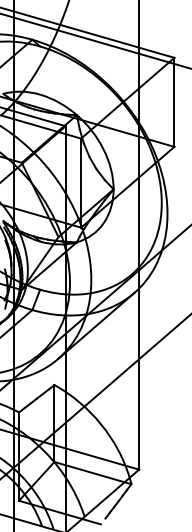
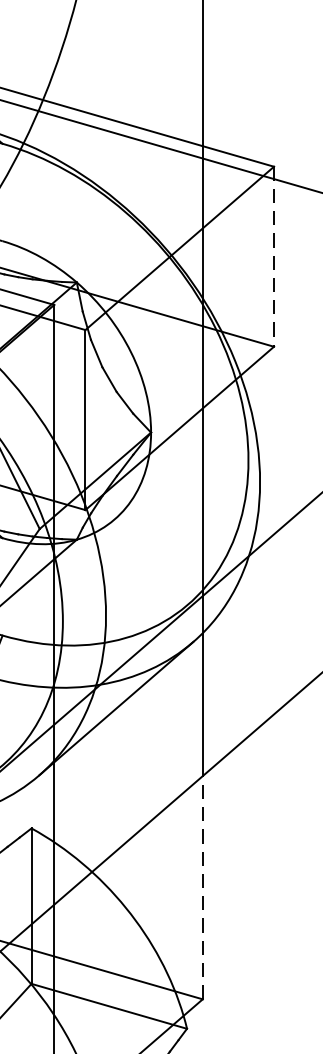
line: (174, 102) -> (274, 257), solid -> dashed
line: (139, 413) -> (203, 885), solid -> dashed

